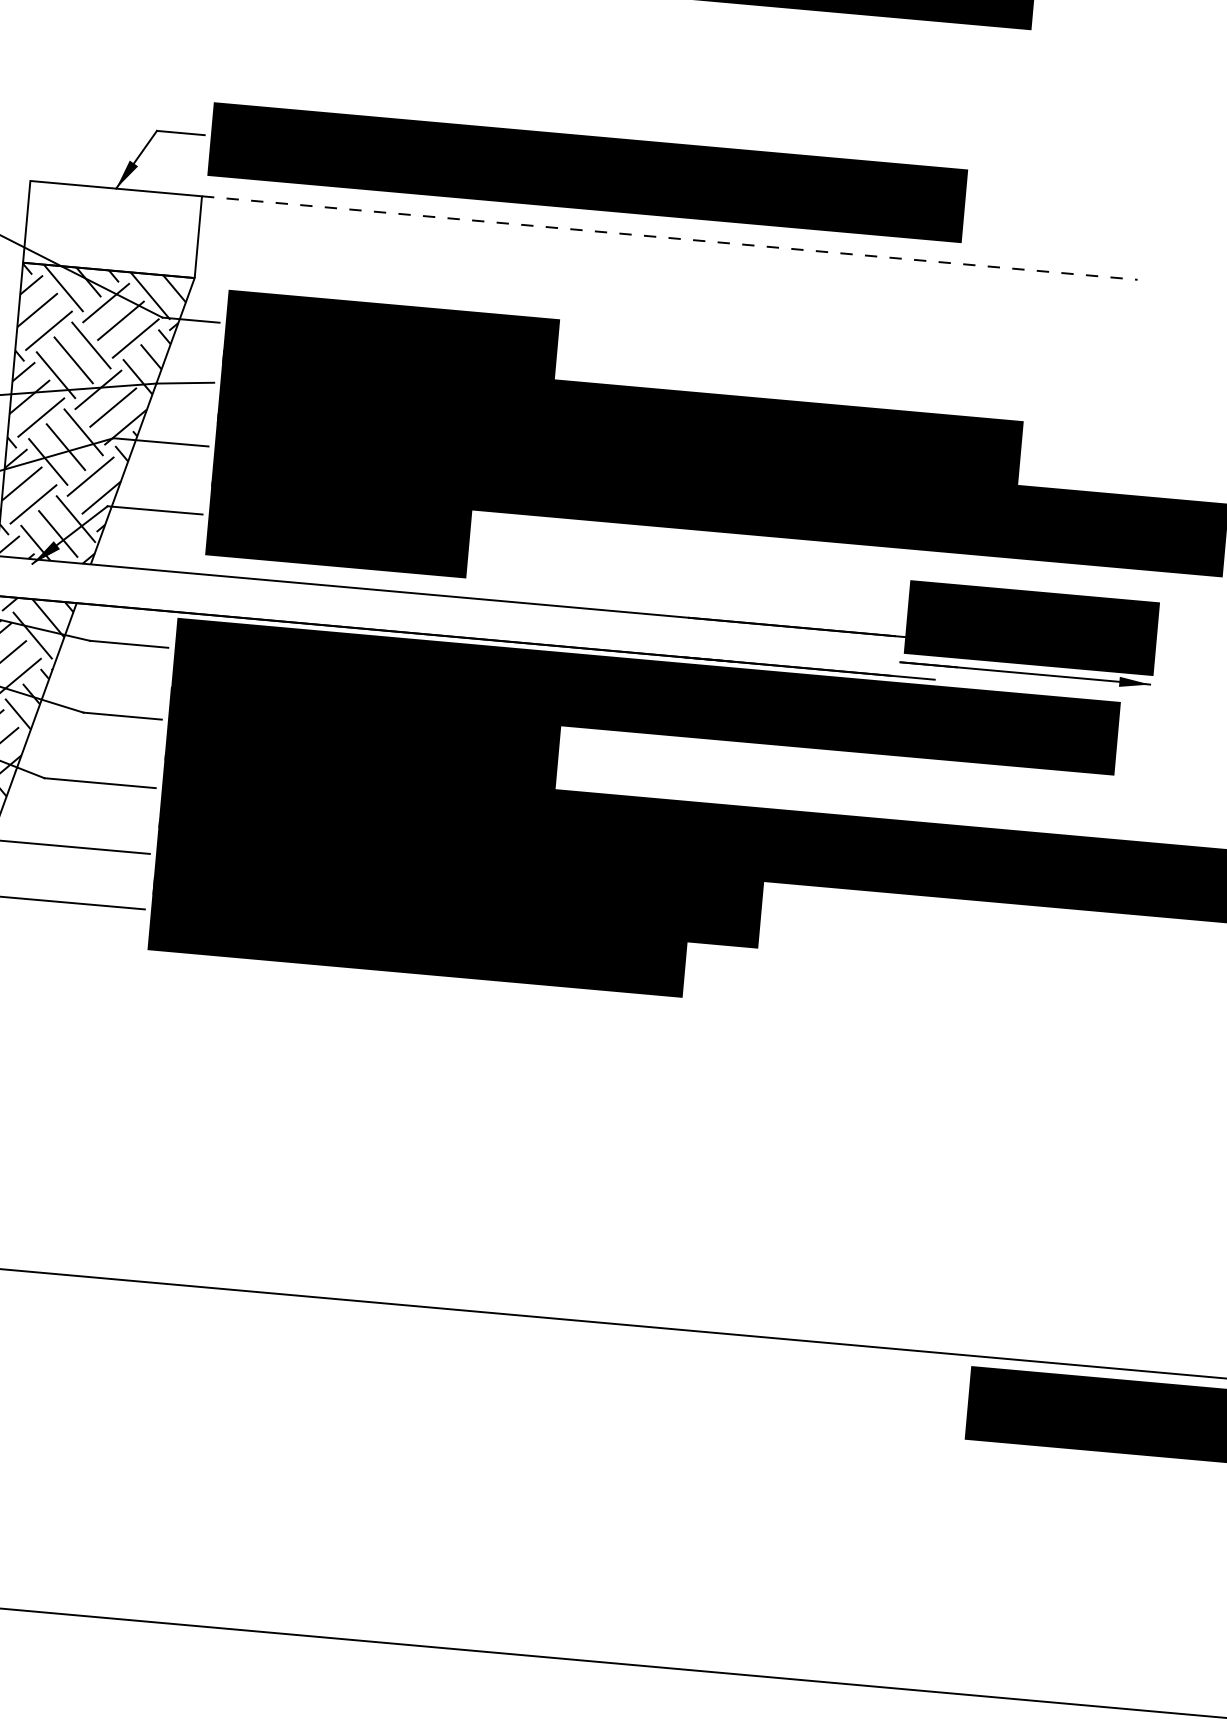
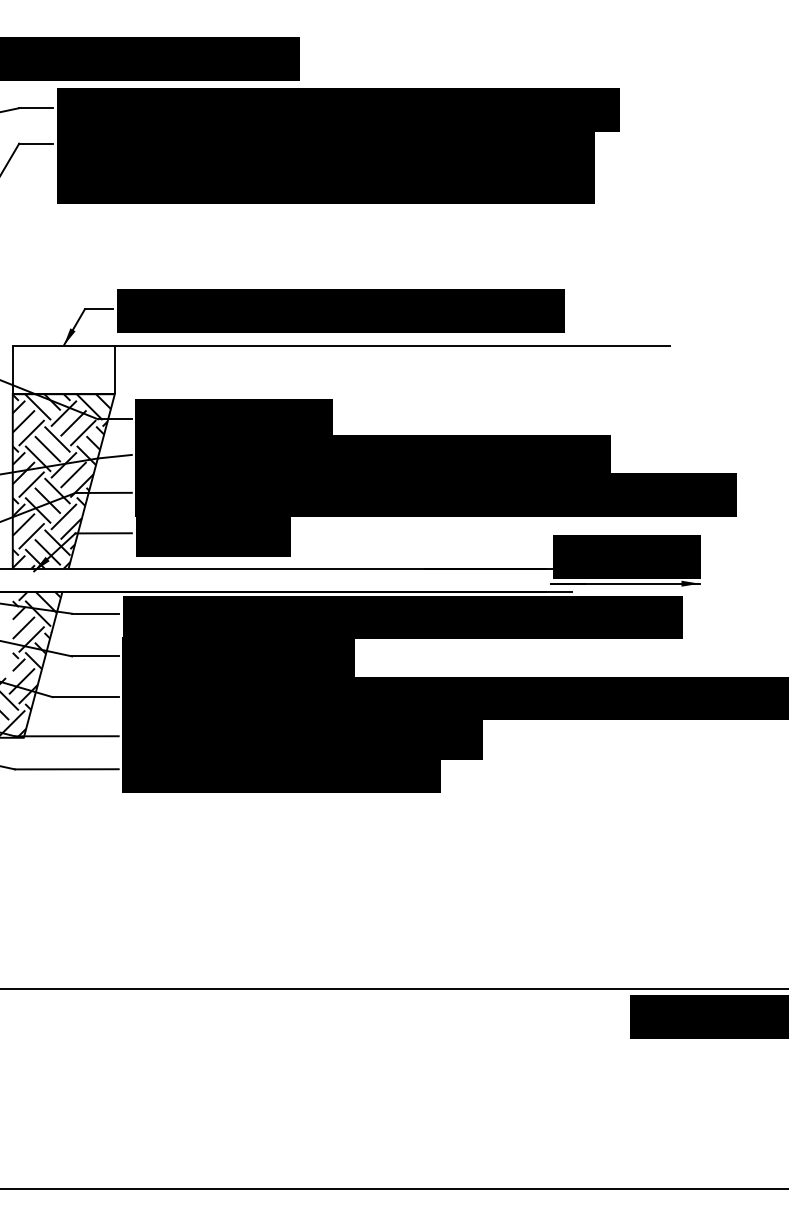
line: (670, 237) -> (393, 345), dashed -> solid

